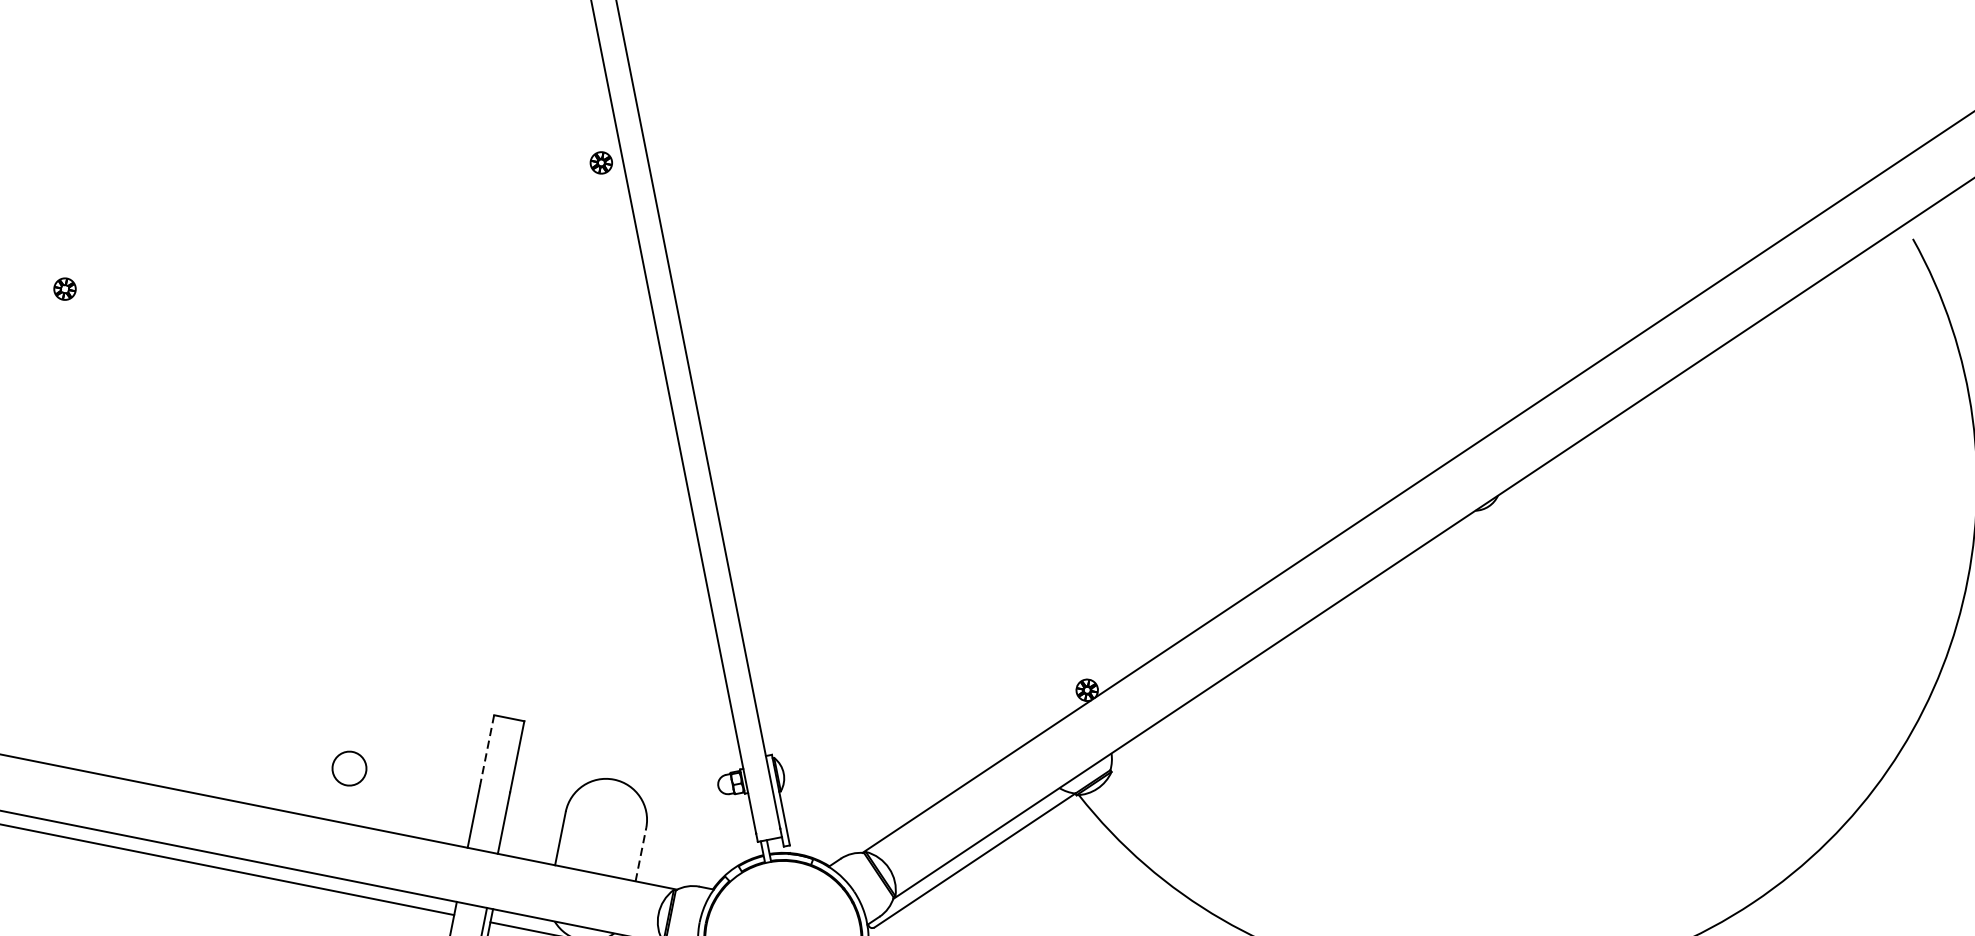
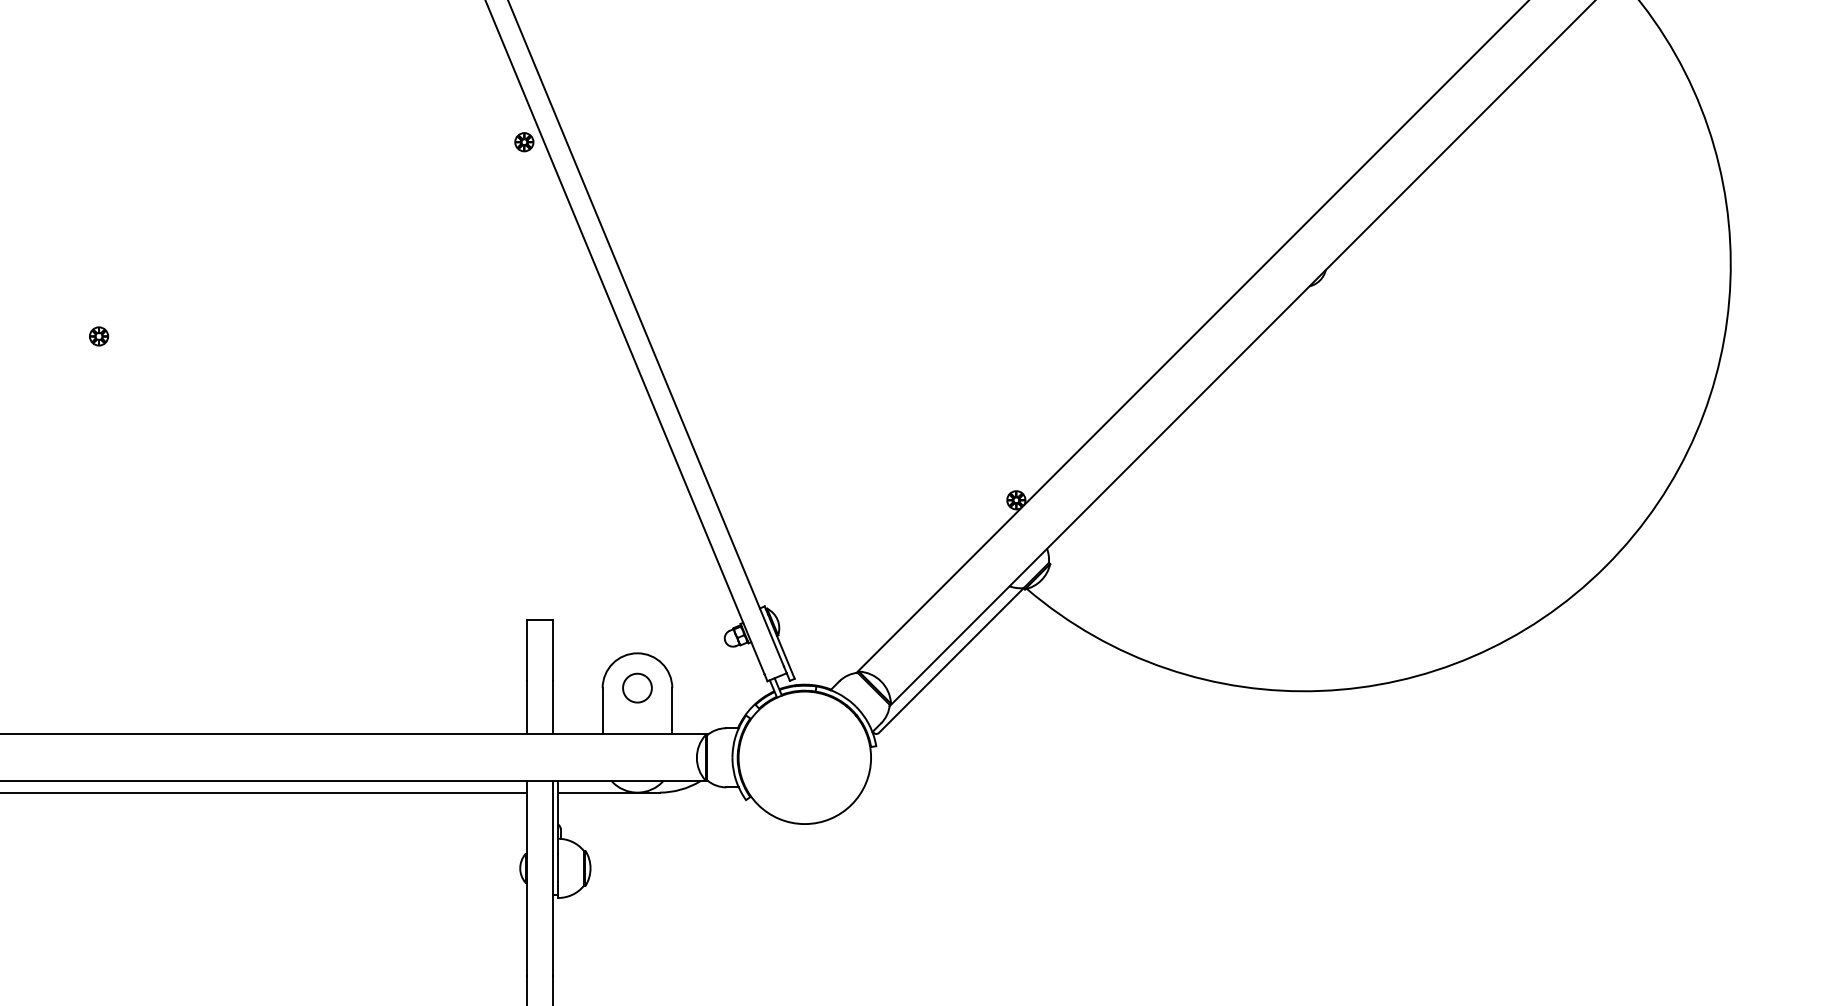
line: (486, 750) -> (526, 650), dashed -> solid
circle: (349, 767) -> (637, 687), moved
line: (641, 853) -> (672, 710), dashed -> solid

